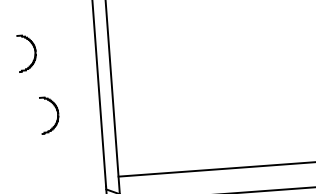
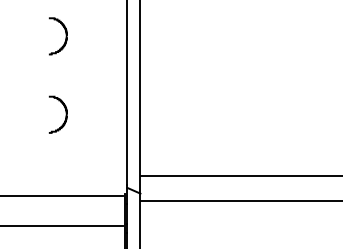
part: (34, 52) -> (65, 36), moved
part: (56, 114) -> (65, 114), moved

